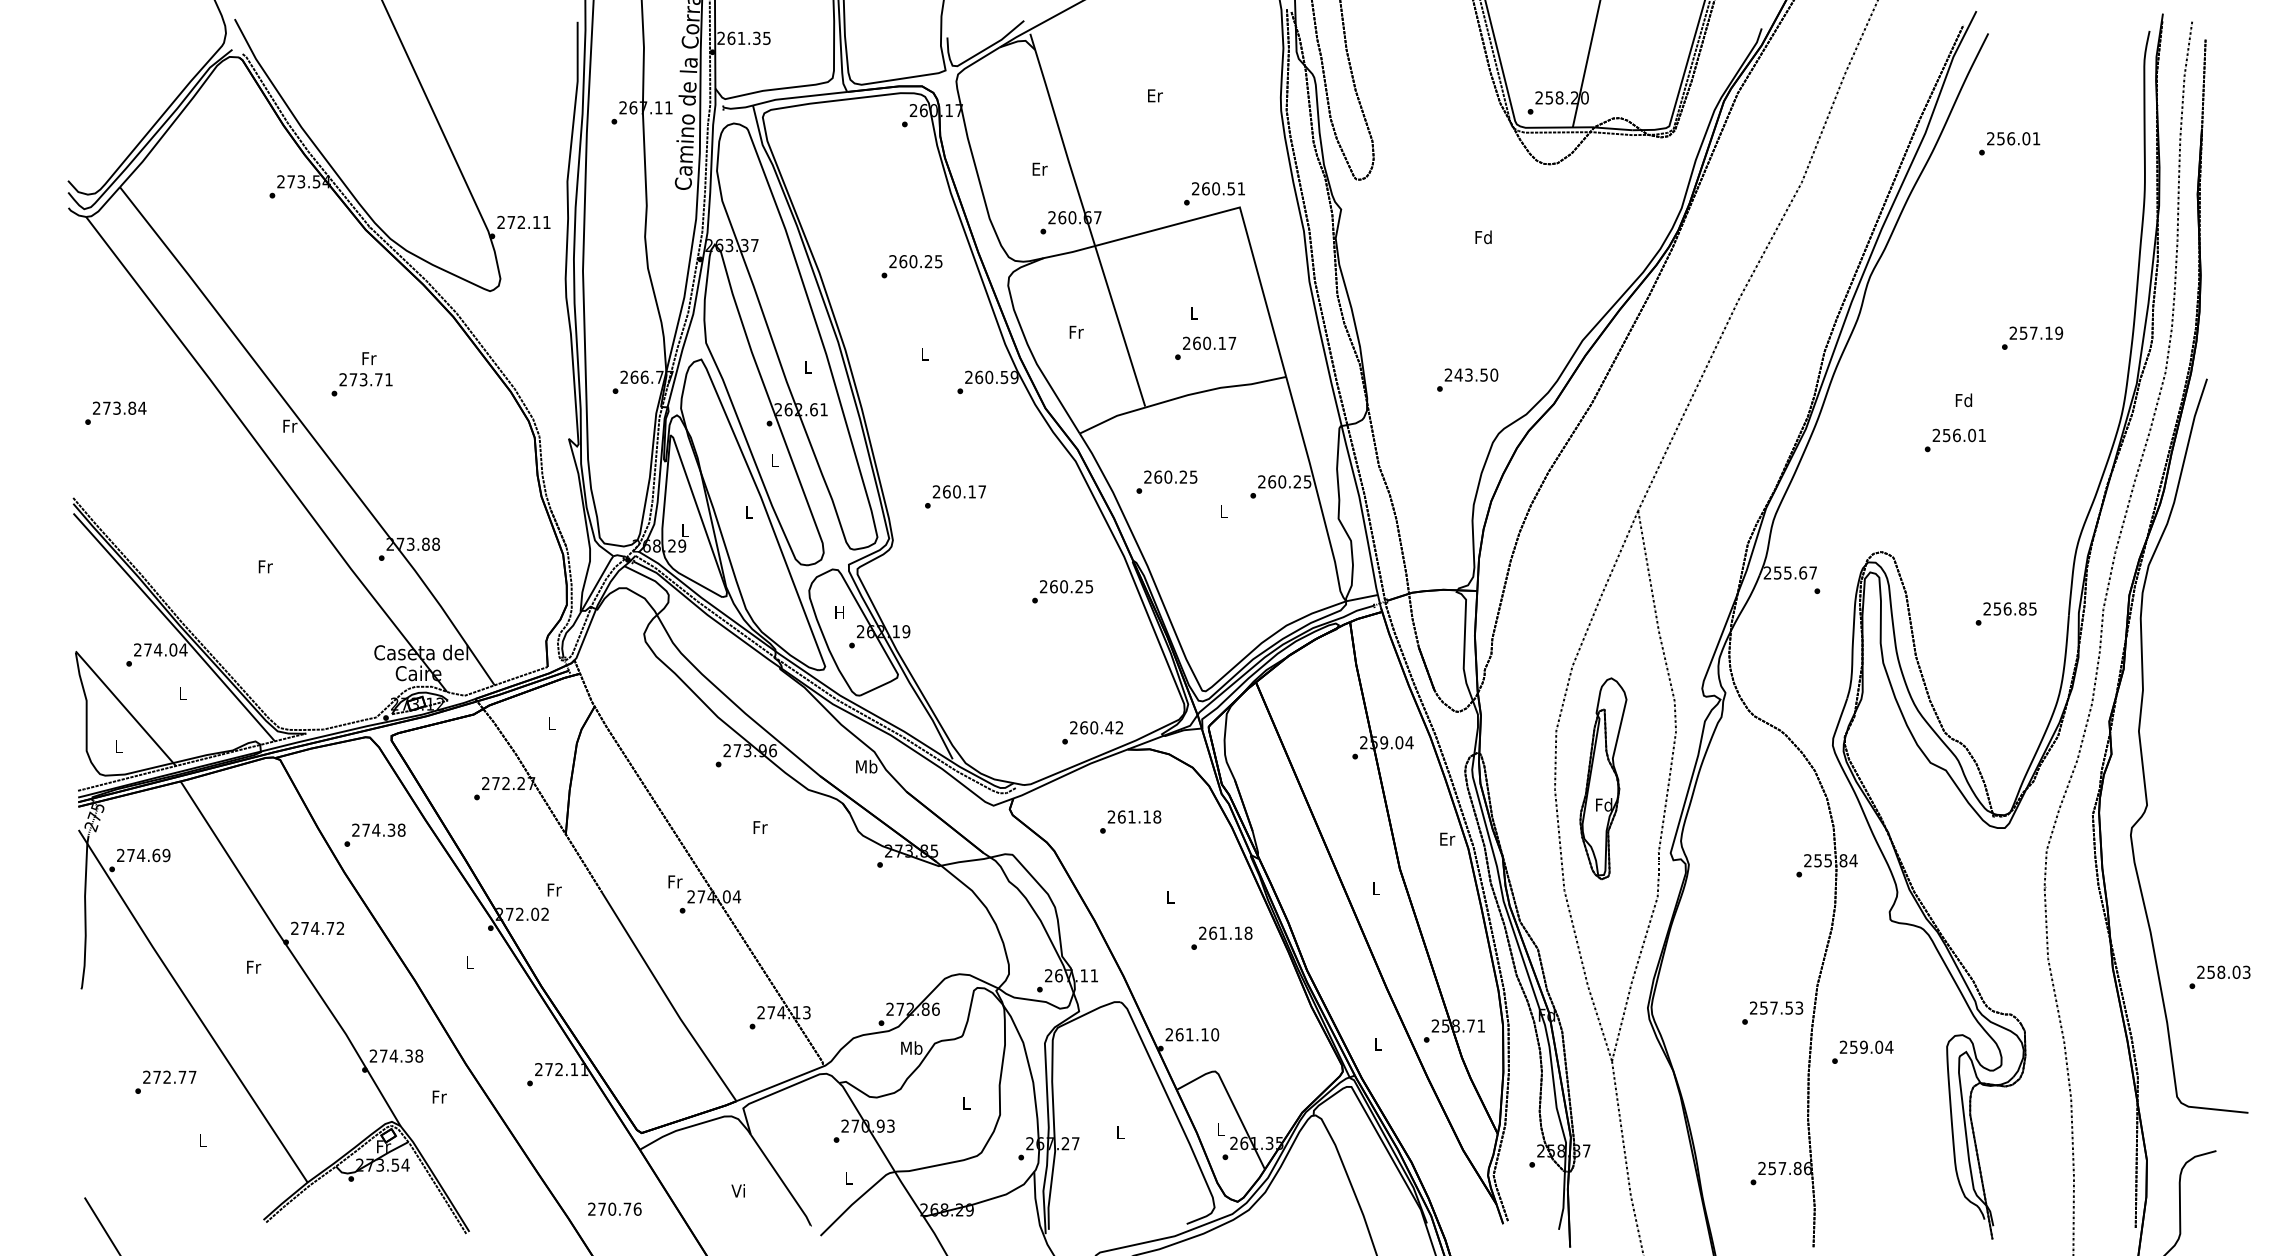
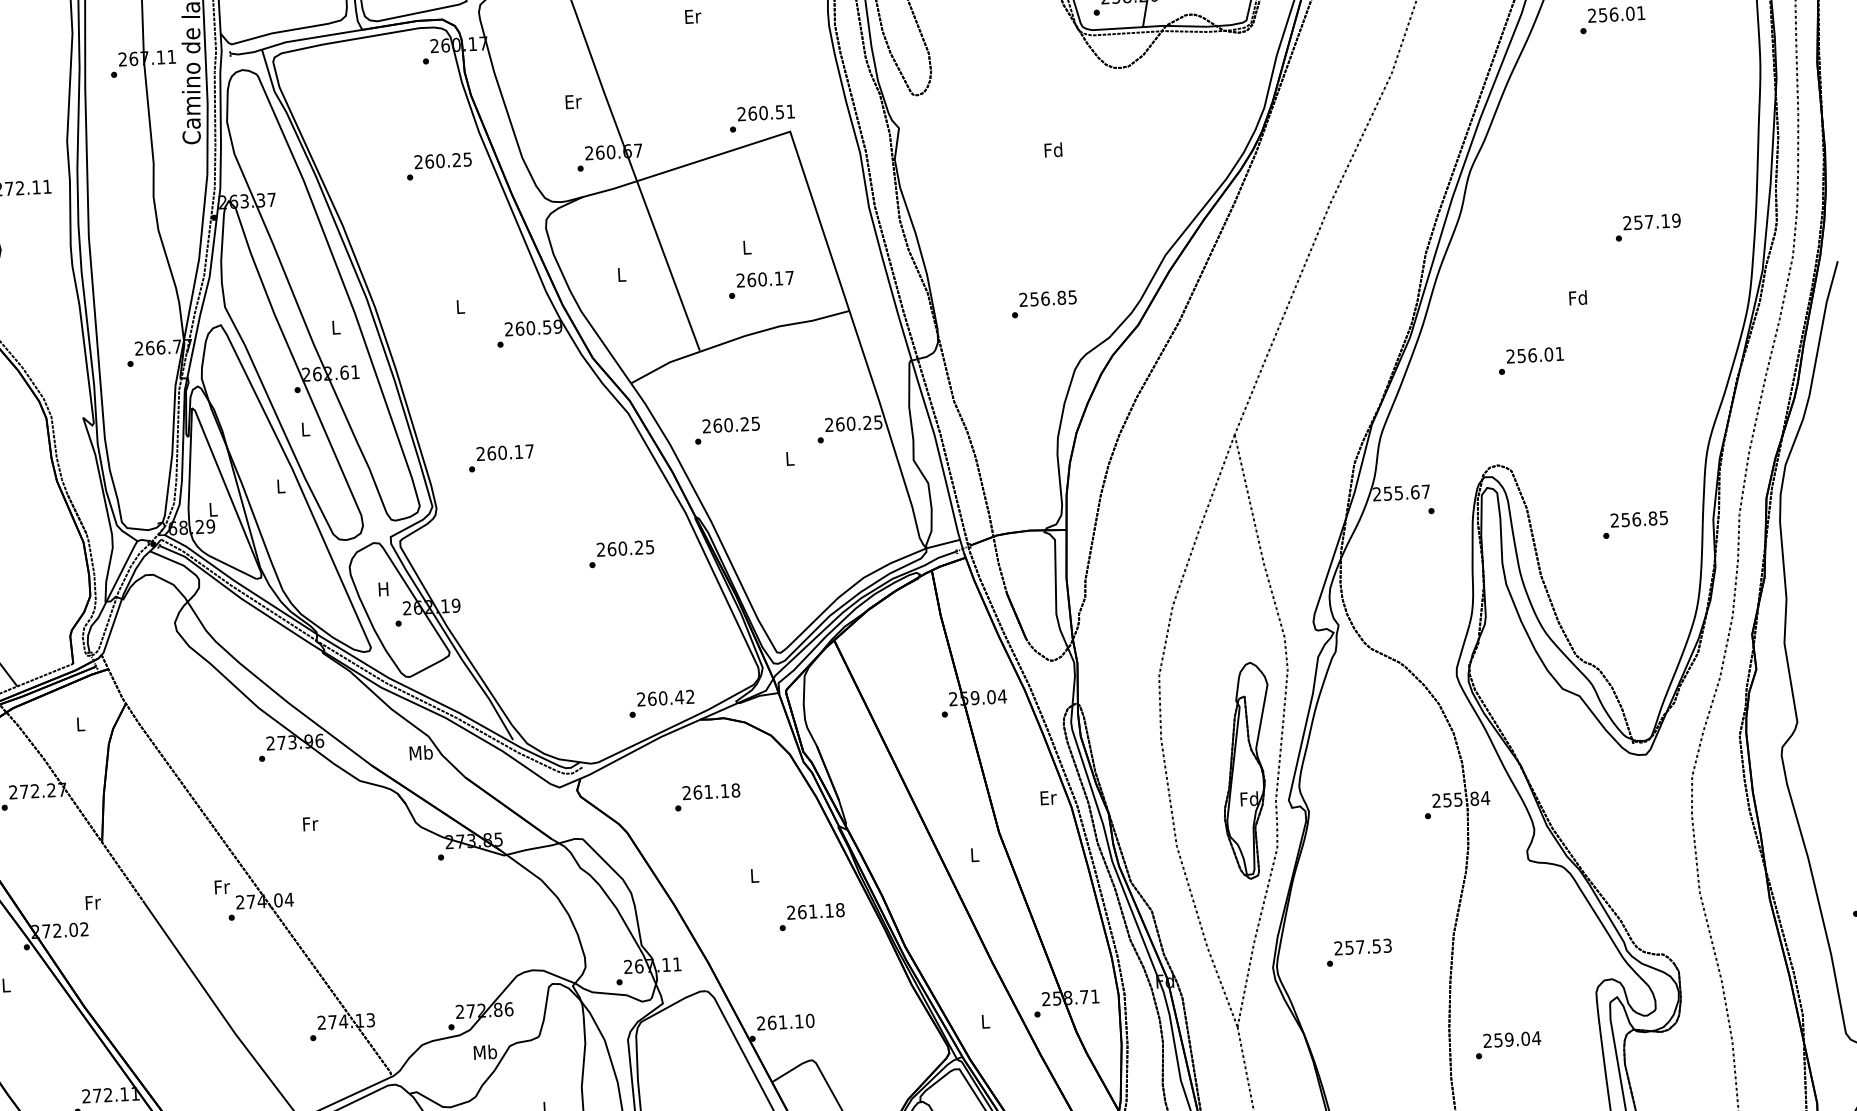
text: (911, 266) -> (438, 166), moved
text: (1076, 331) -> (621, 274), Fr -> L
text: (1476, 374) -> (1053, 297), 243.50 -> 256.85
text: (1954, 440) -> (1530, 360), moved
part: (1603, 778) -> (1247, 770), moved
text: (1772, 1012) -> (1358, 952), moved
text: (1862, 1051) -> (1508, 1044), moved

